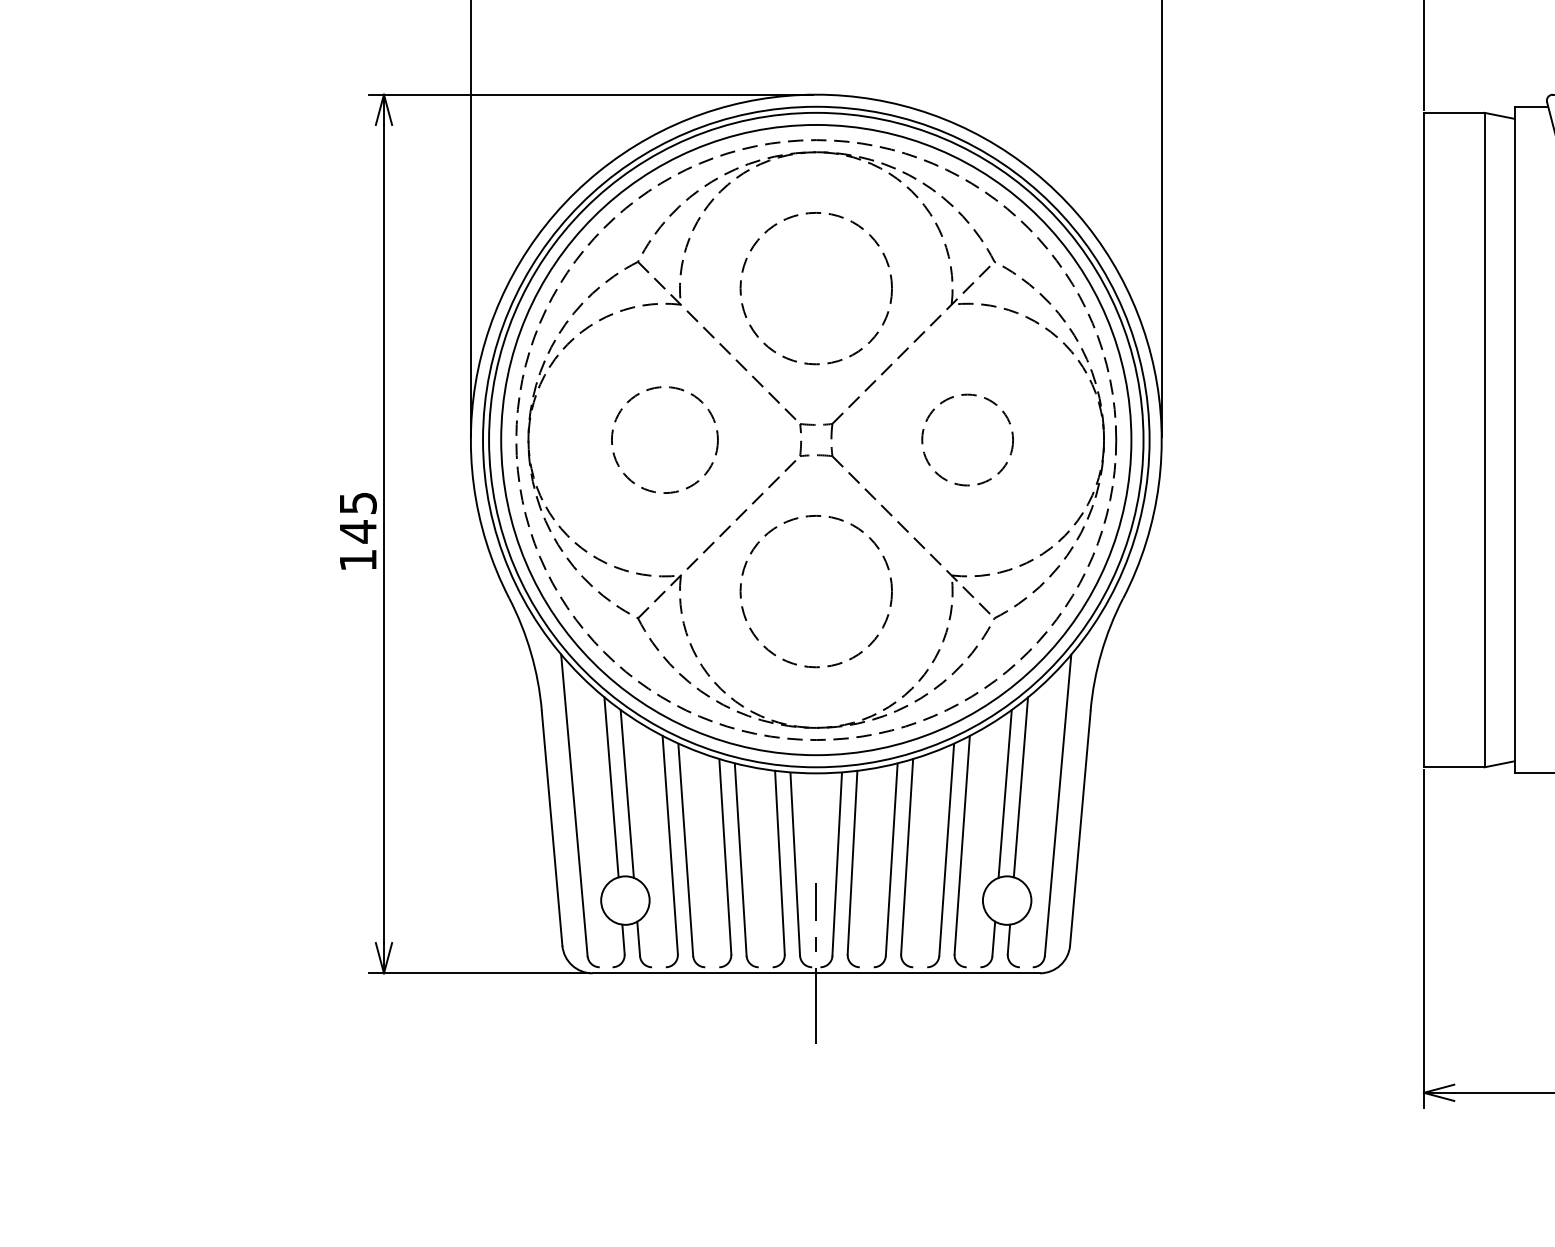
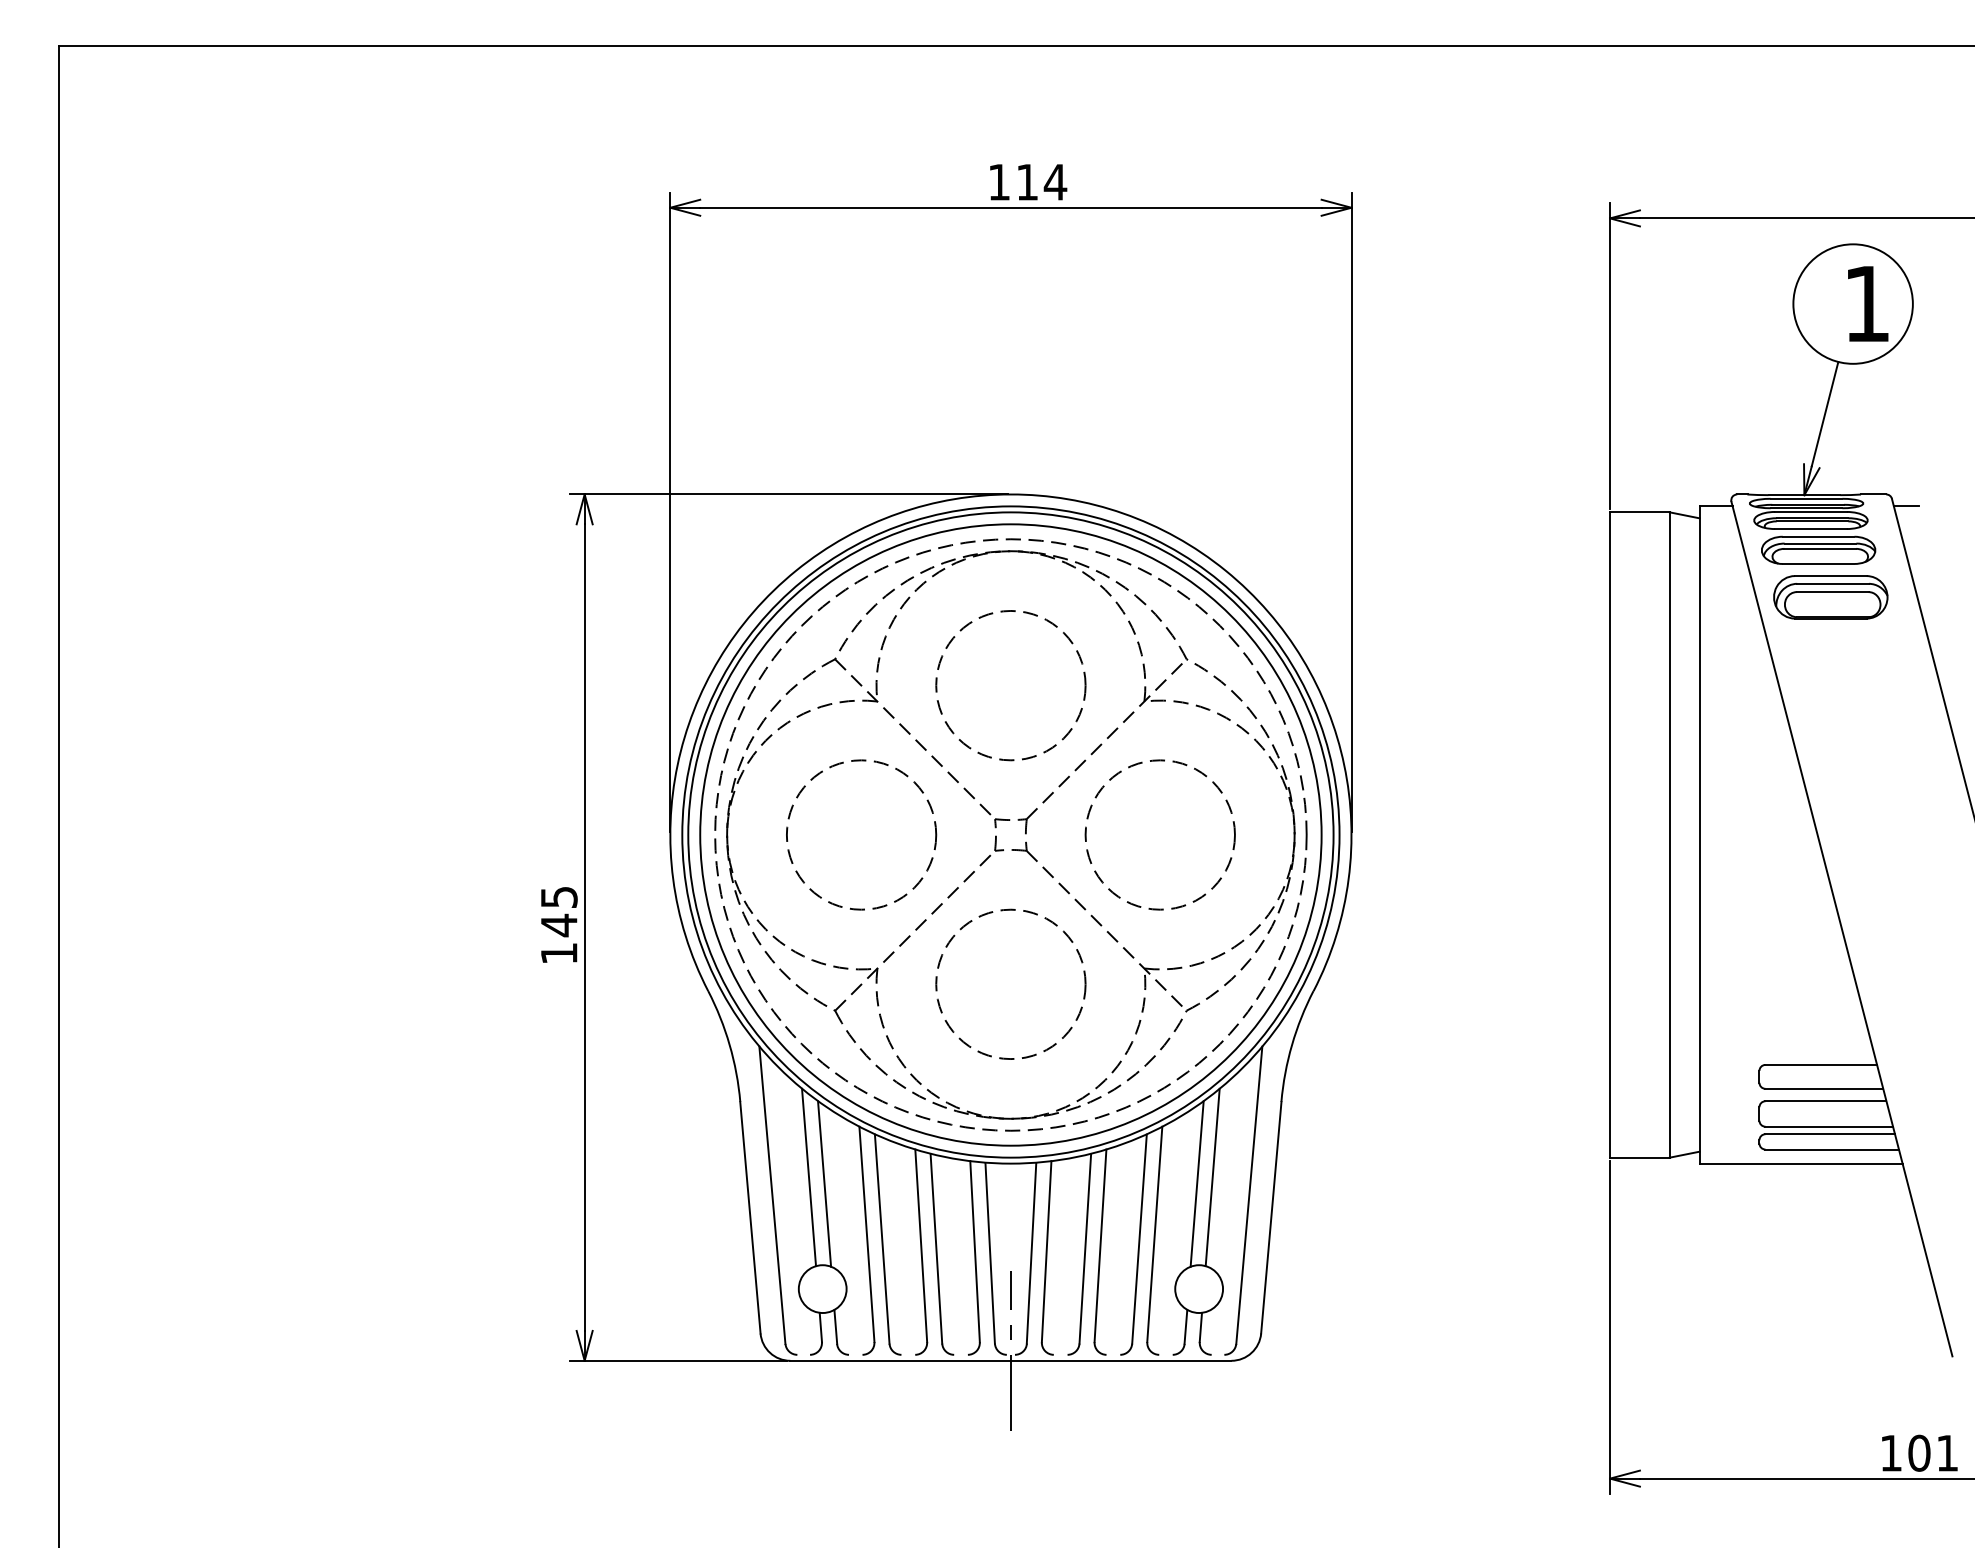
circle: (664, 439) -> (861, 834), size x1.43
circle: (966, 439) -> (1159, 834), size x1.67

